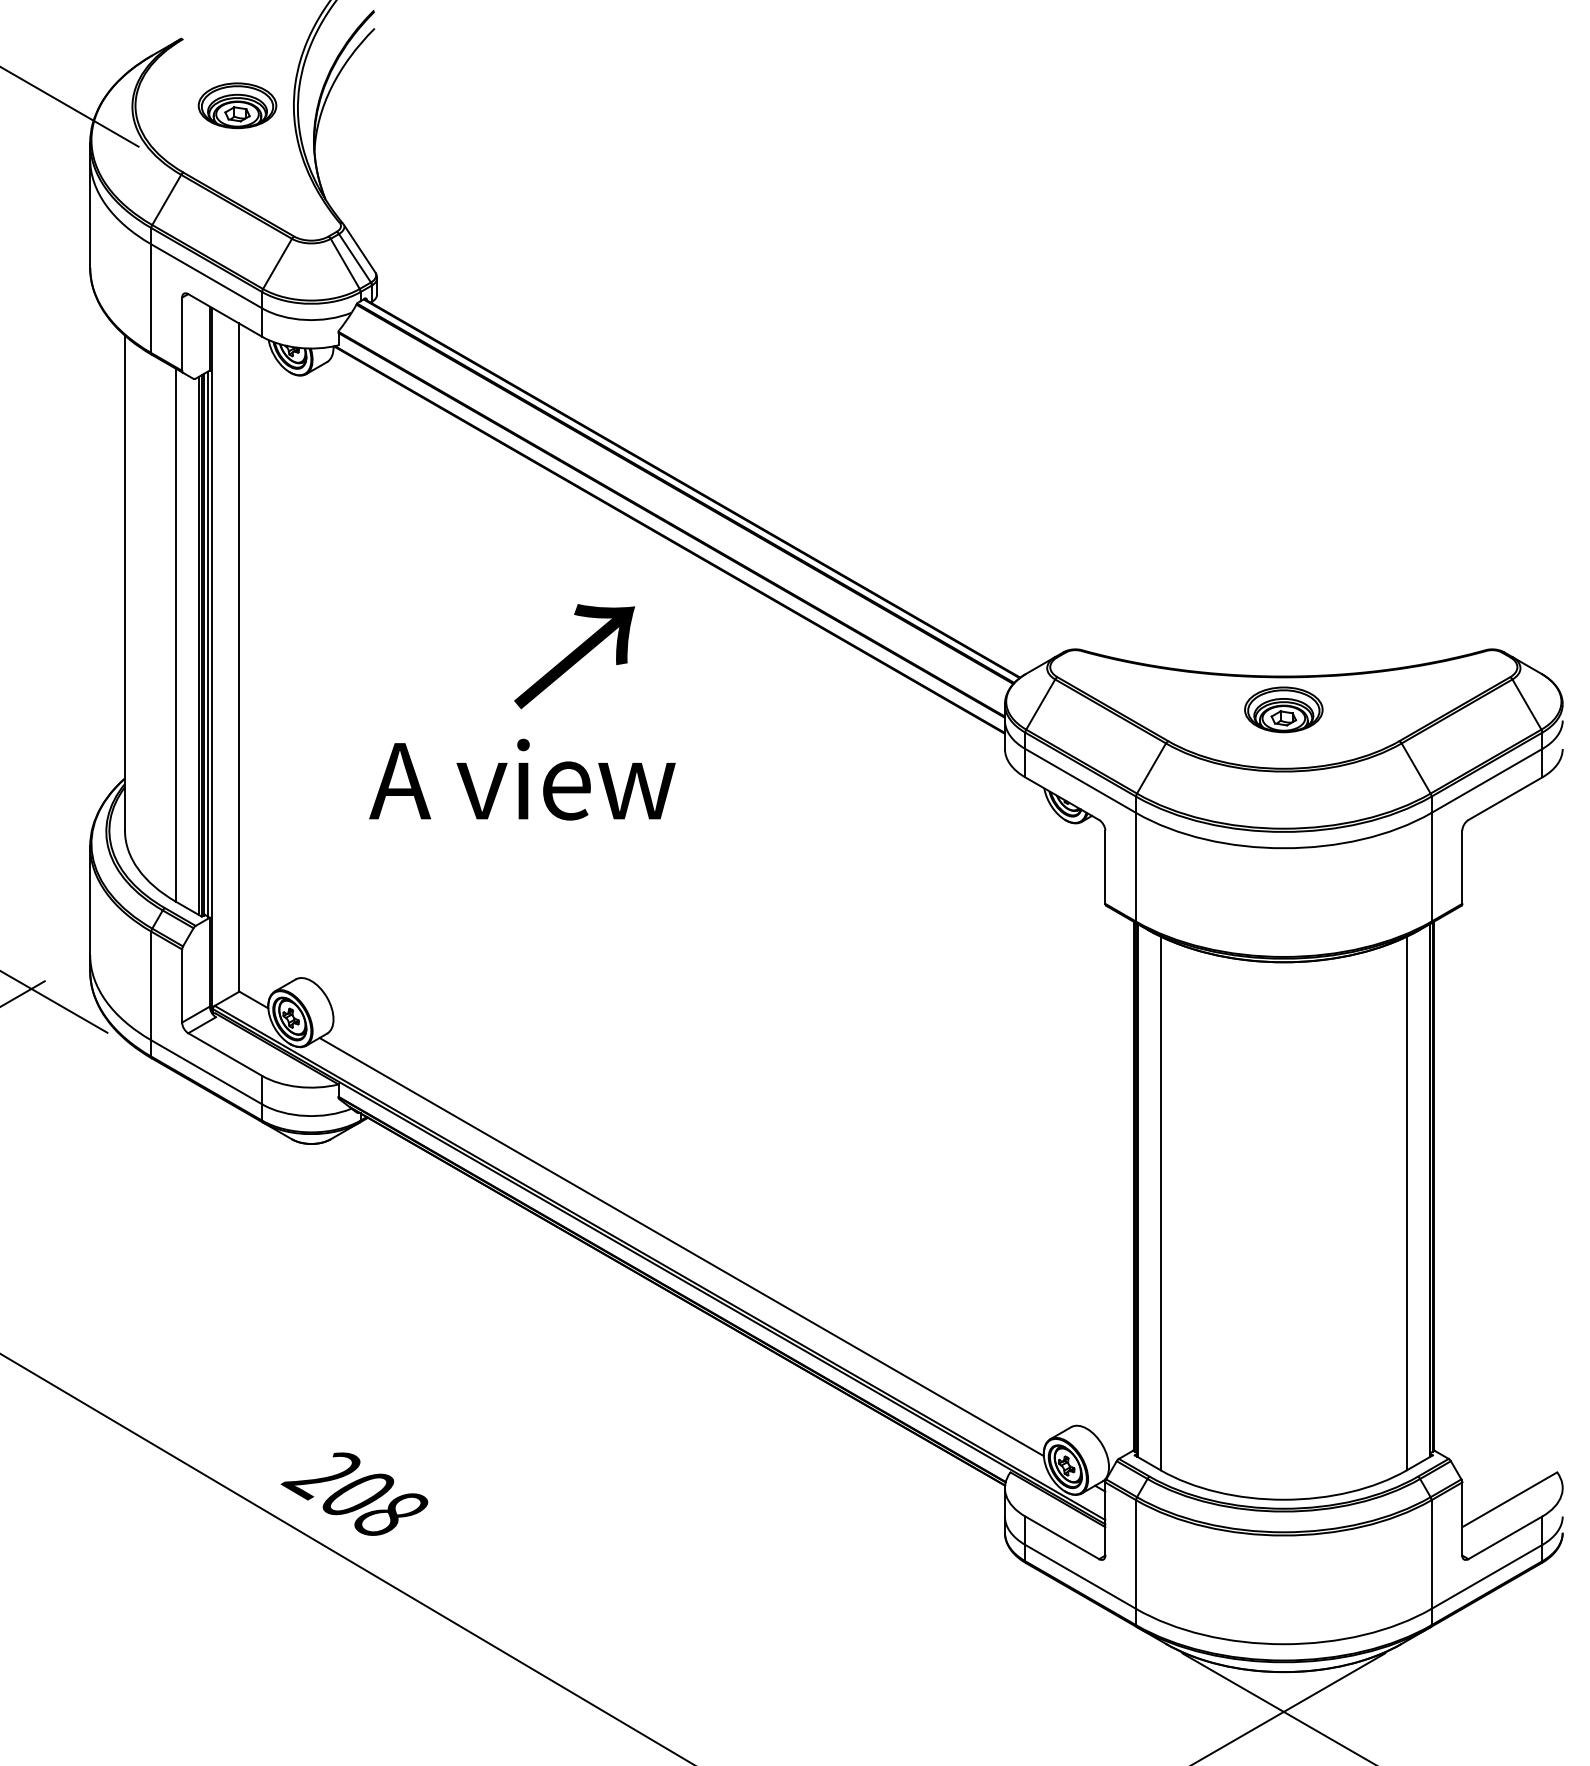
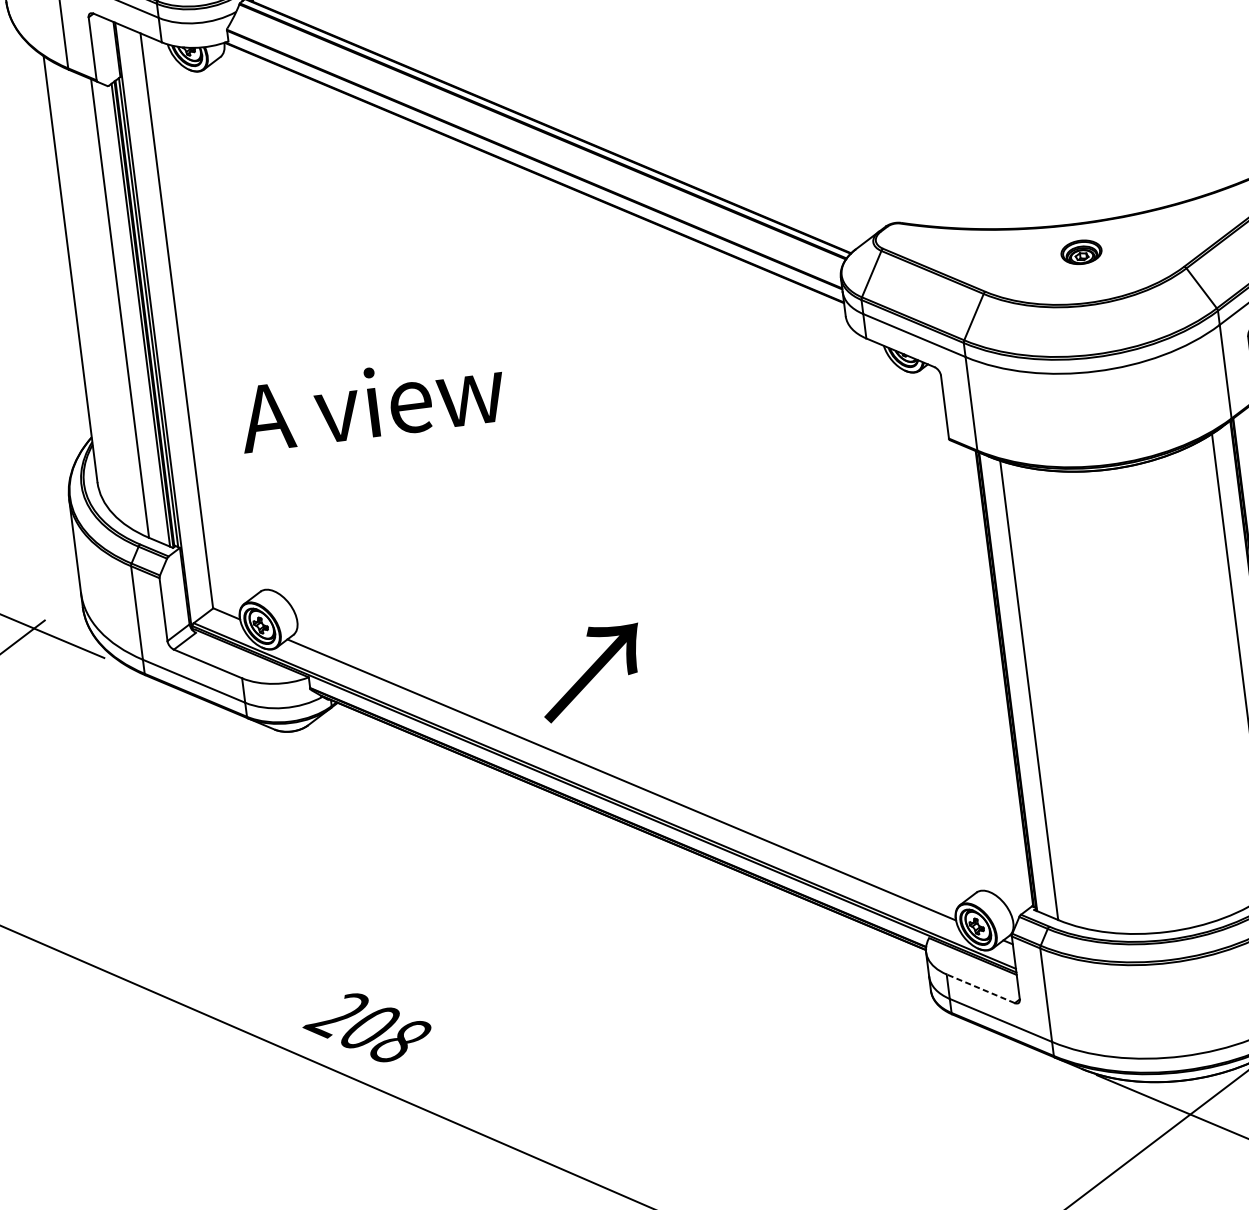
text: (574, 656) -> (591, 672), moved
part: (1283, 709) -> (1081, 252), size x0.6
text: (522, 779) -> (371, 402), moved
line: (1062, 1537) -> (980, 988), solid -> dashed

